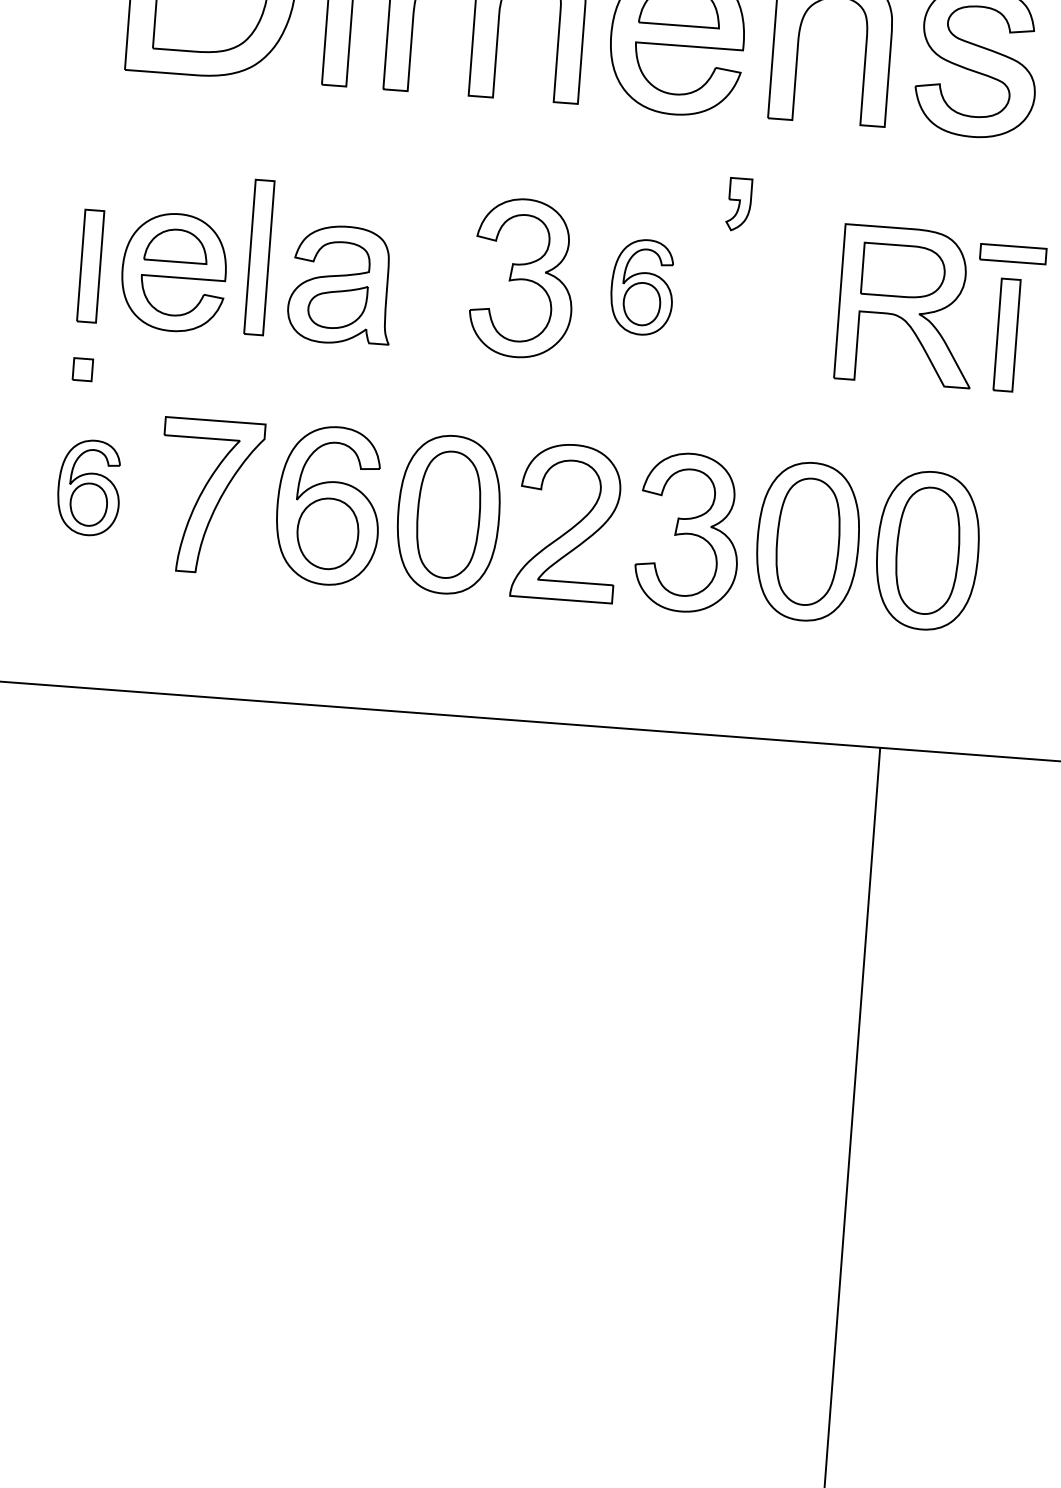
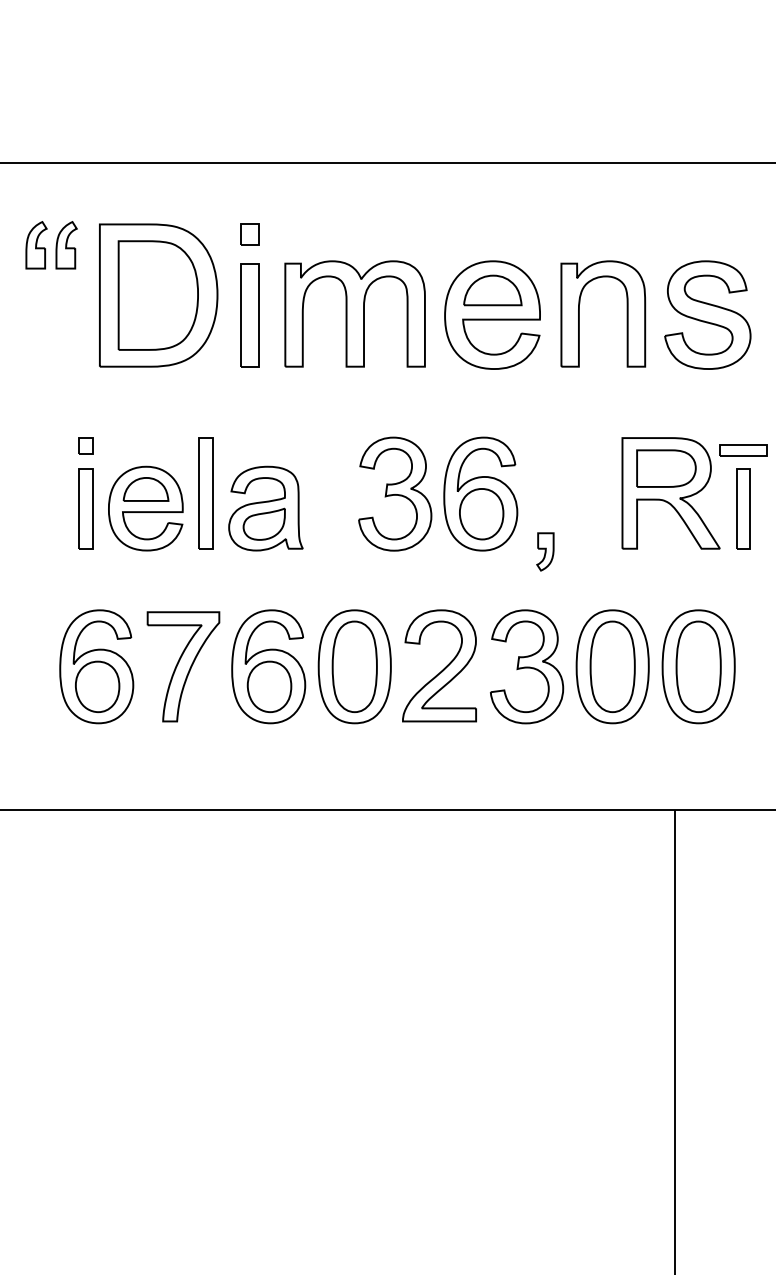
part: (739, 204) -> (545, 551), moved
part: (641, 286) -> (480, 493), size x1.67
part: (82, 369) -> (85, 445), moved
part: (88, 487) -> (96, 666), size x1.67

